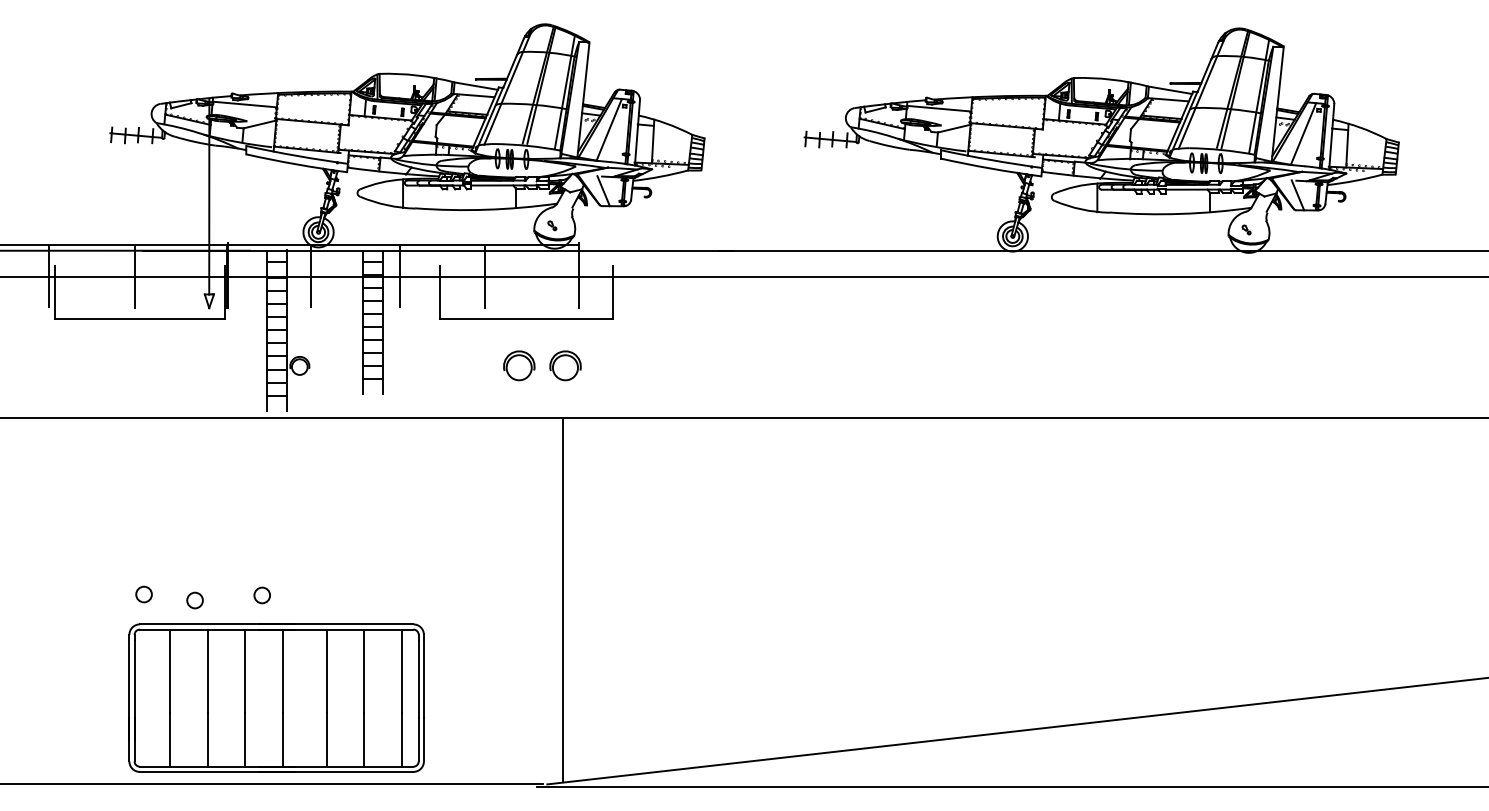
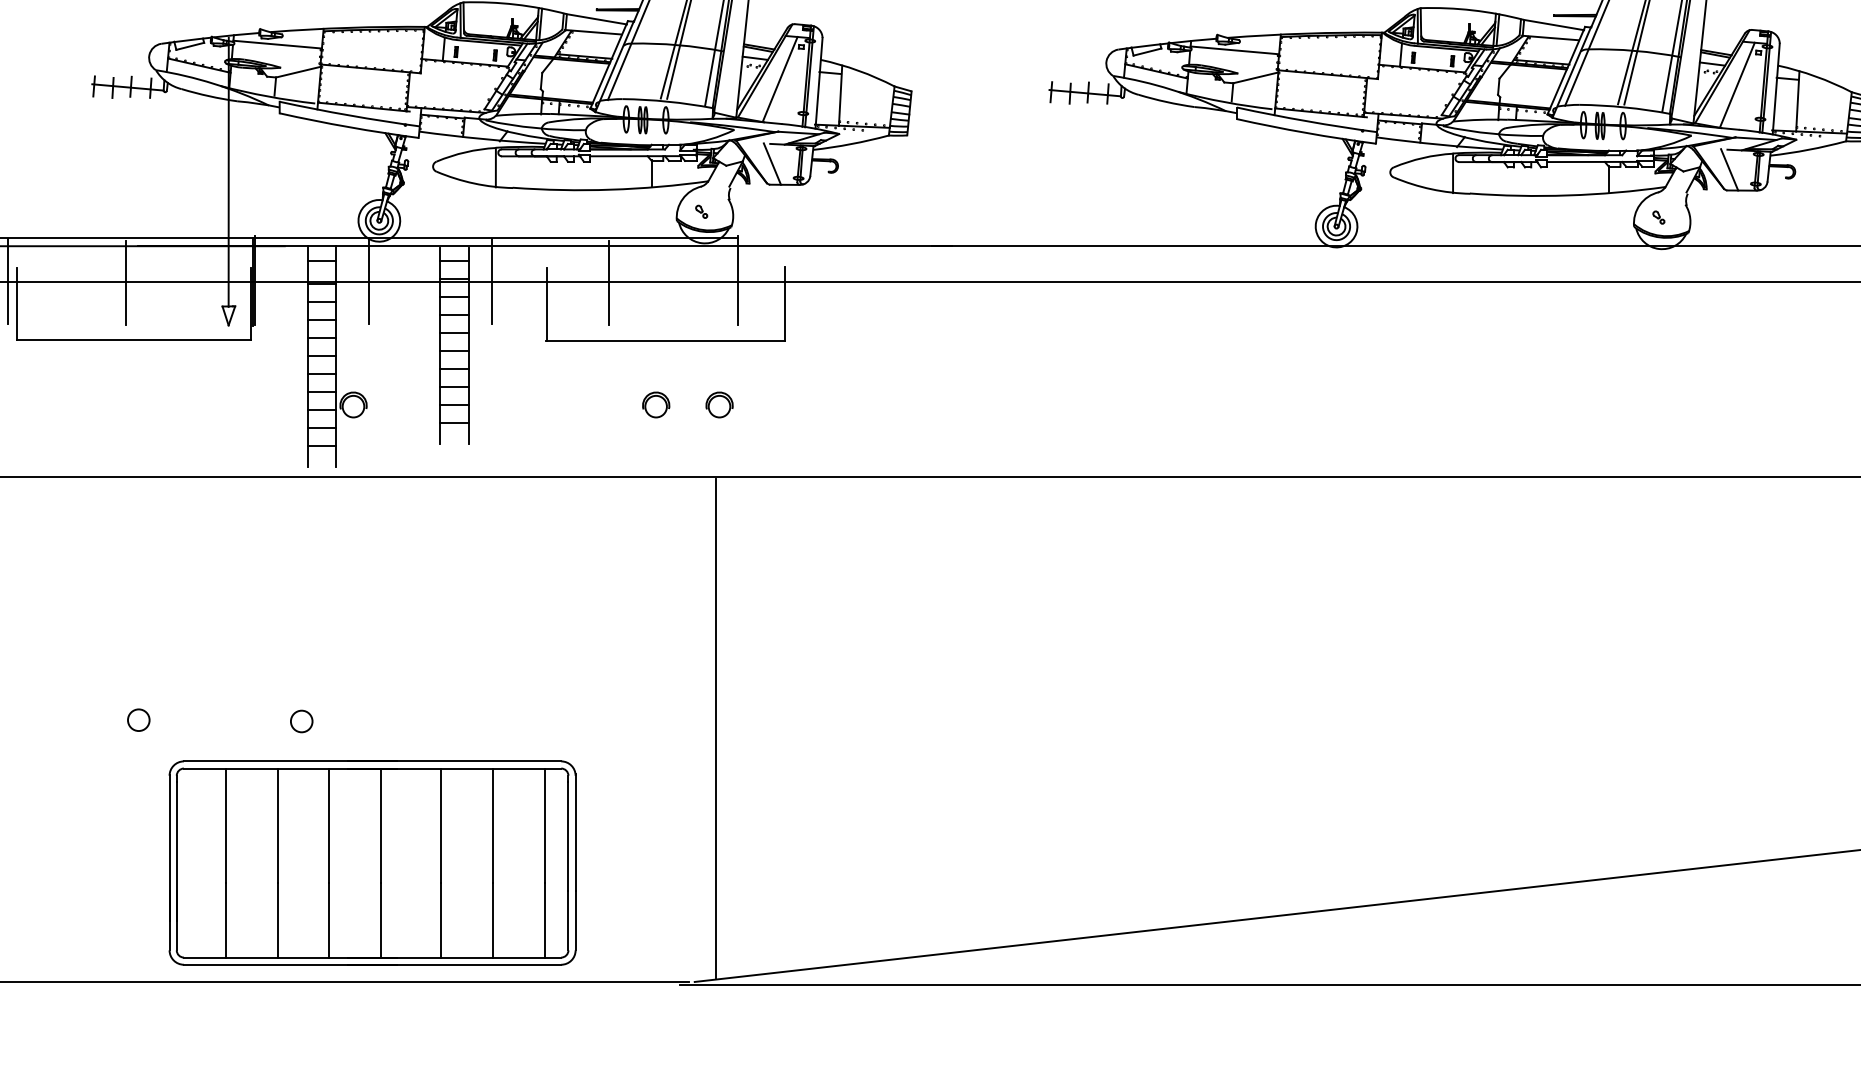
part: (519, 365) -> (656, 404), size x0.62
part: (564, 365) -> (718, 404), size x0.62
circle: (194, 600) -> (208, 728), removed
part: (276, 697) -> (372, 862), moved

